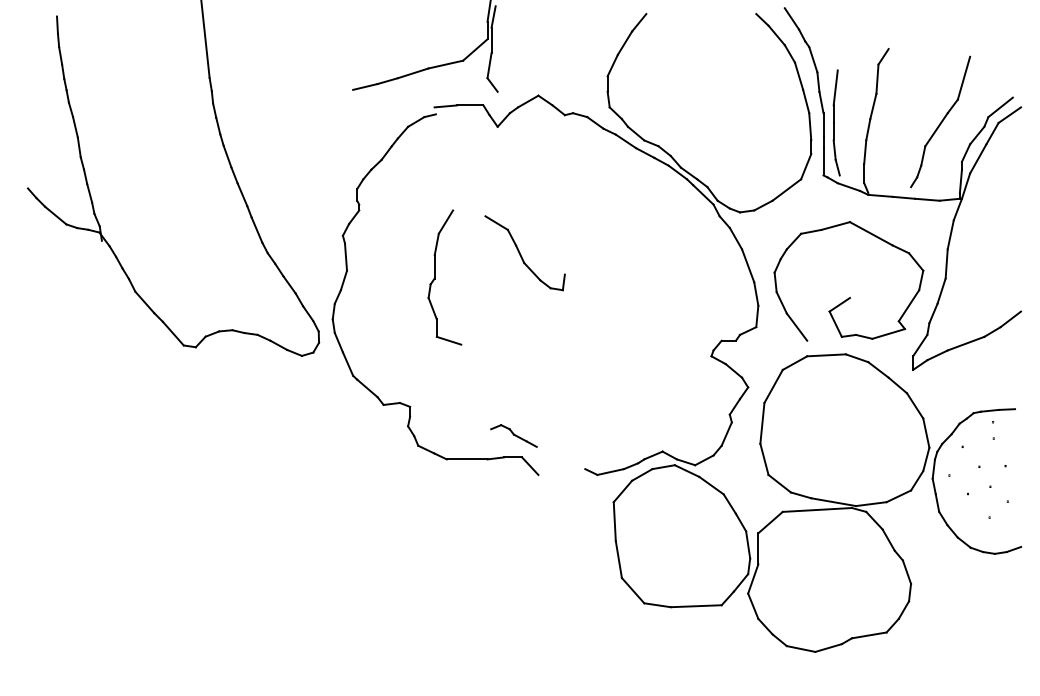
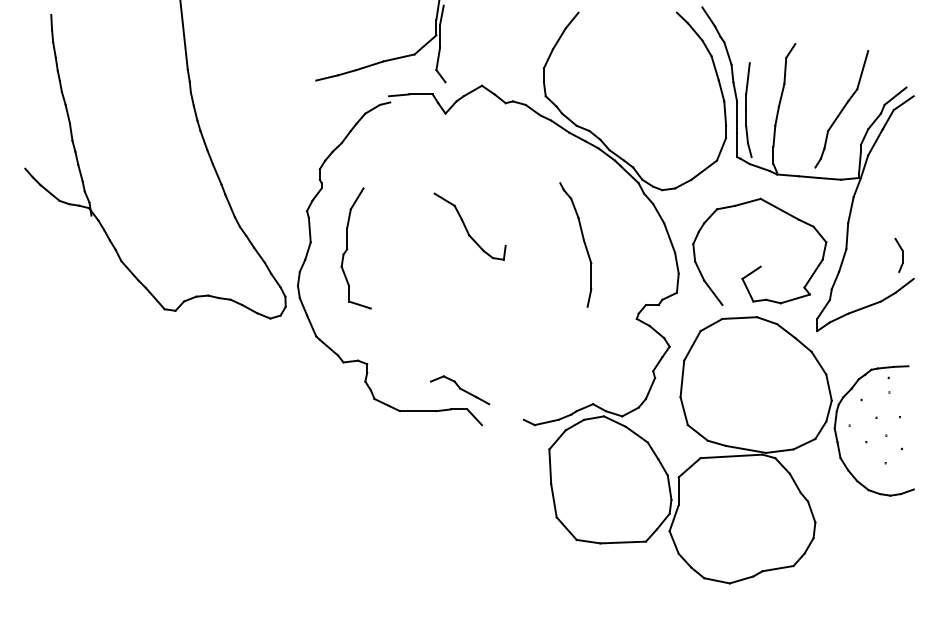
part: (651, 269) -> (583, 241), added
part: (435, 277) -> (347, 248), moved
part: (1004, 284) -> (898, 254), added
part: (513, 435) -> (459, 389), size x1.43

